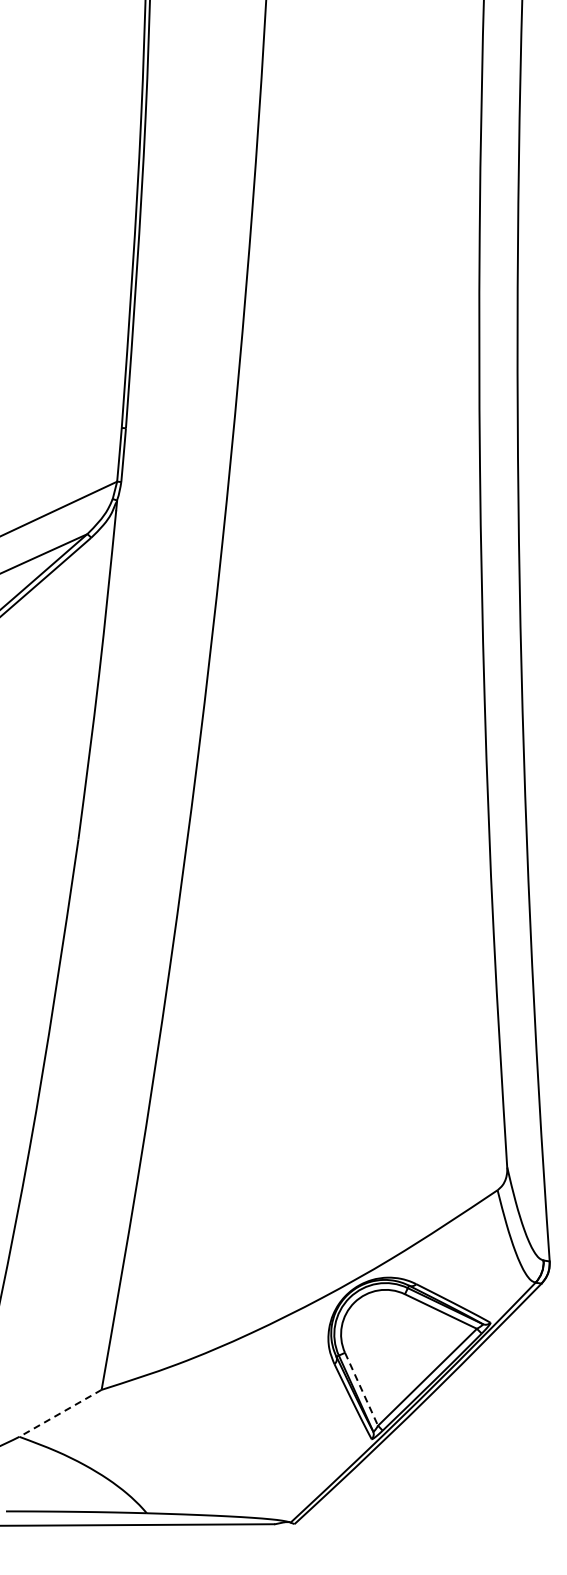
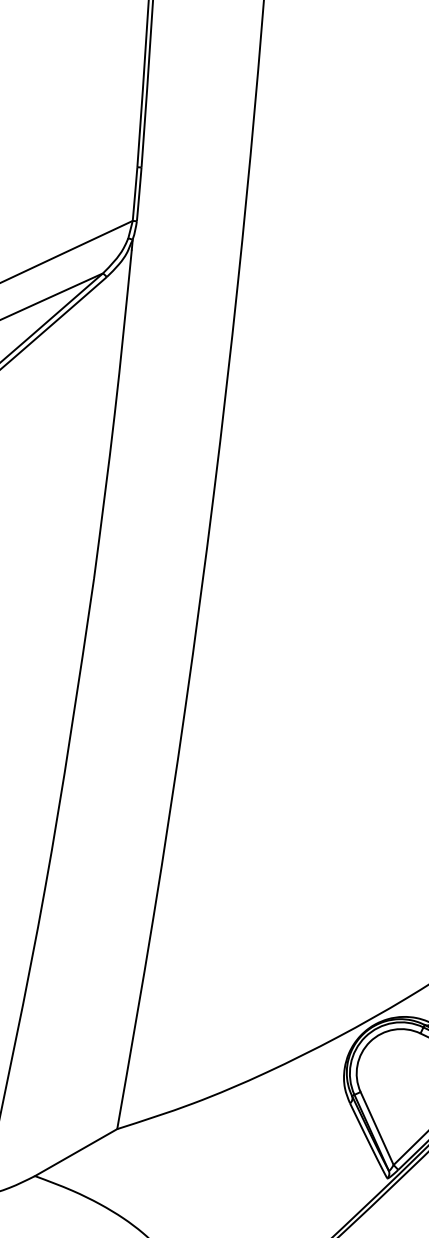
line: (361, 1389) -> (377, 1128), dashed -> solid
line: (60, 1413) -> (76, 1152), dashed -> solid

